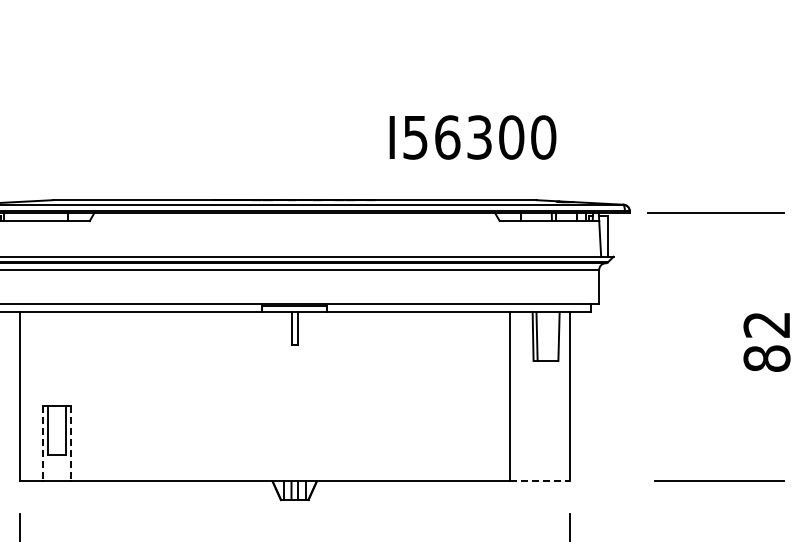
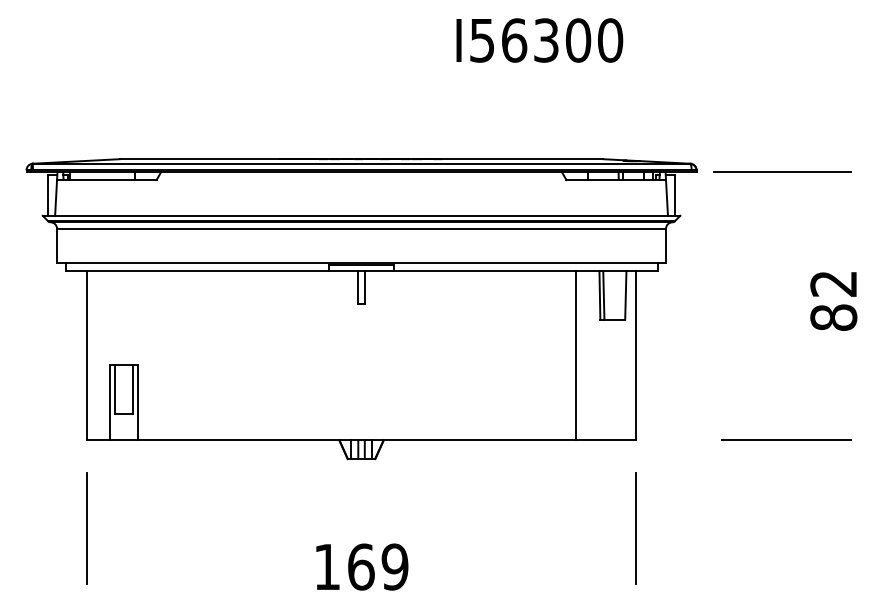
text: (472, 137) -> (539, 40), moved
line: (43, 444) -> (110, 403), dashed -> solid
line: (70, 444) -> (137, 403), dashed -> solid
line: (539, 481) -> (606, 440), dashed -> solid

